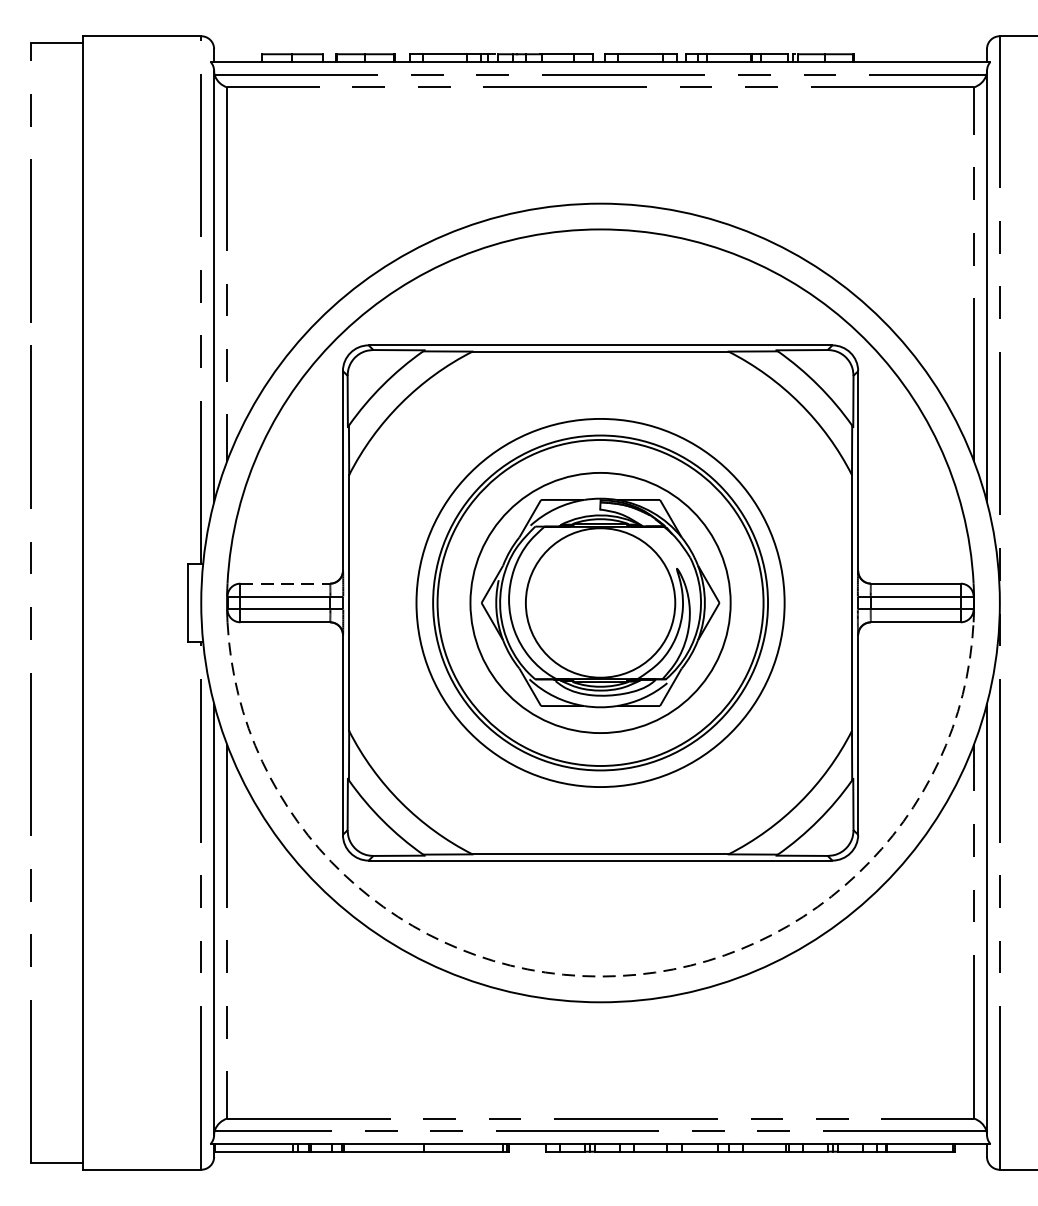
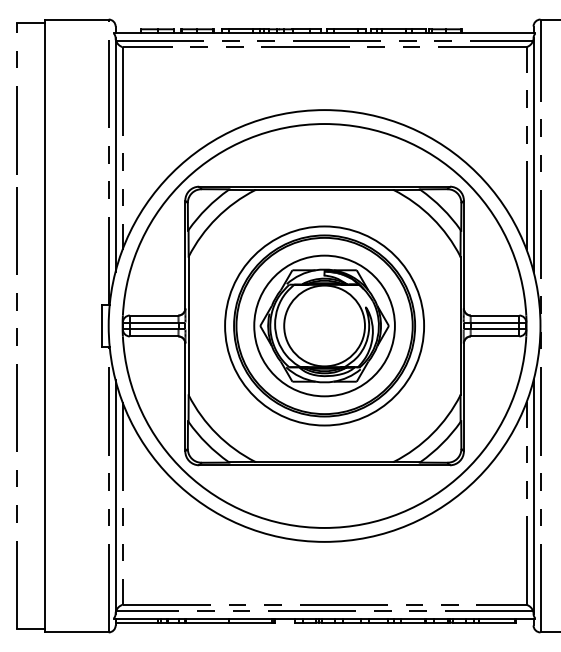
line: (285, 583) -> (154, 315), dashed -> solid
arc: (600, 975) -> (324, 527), dashed -> solid

